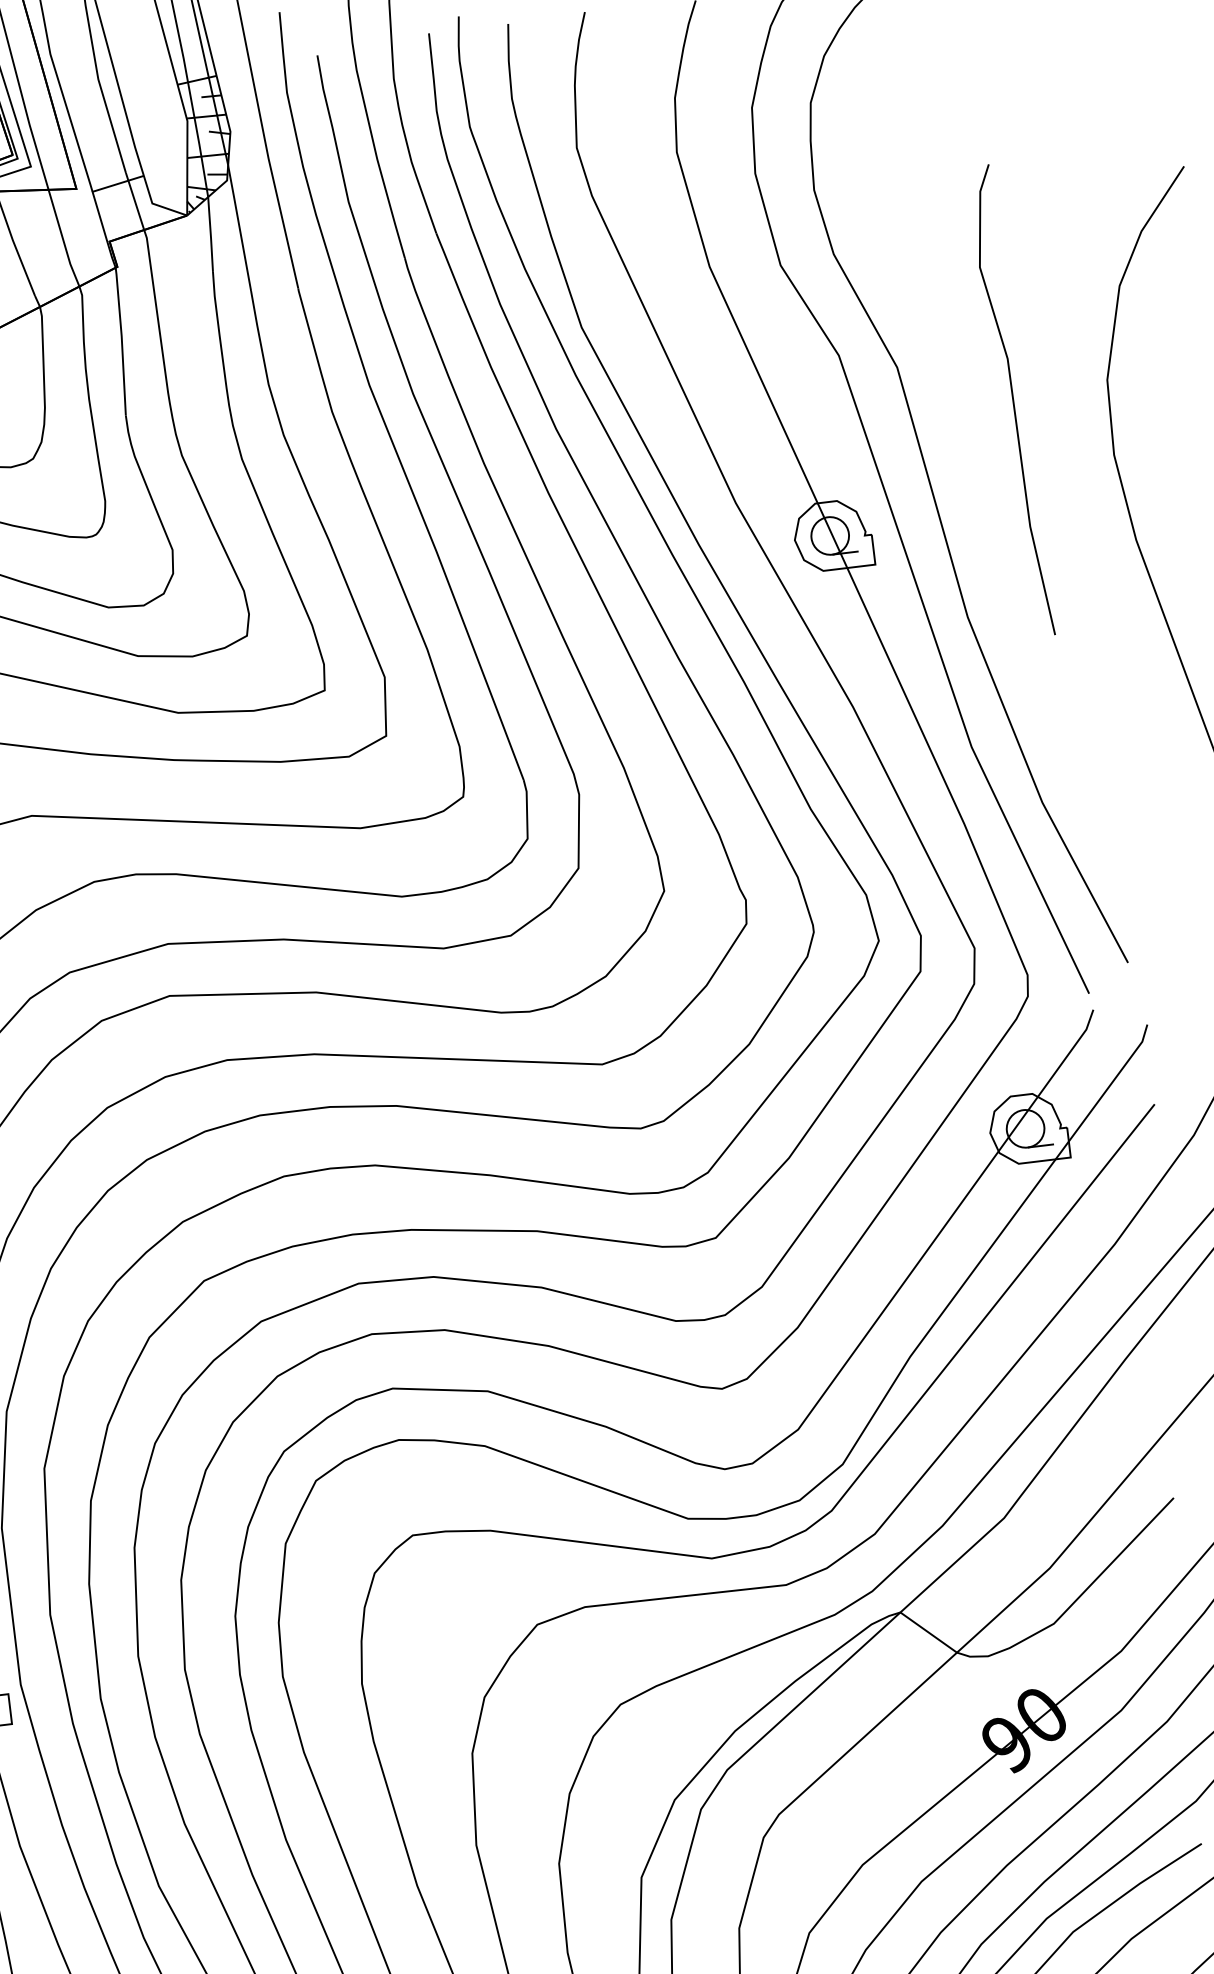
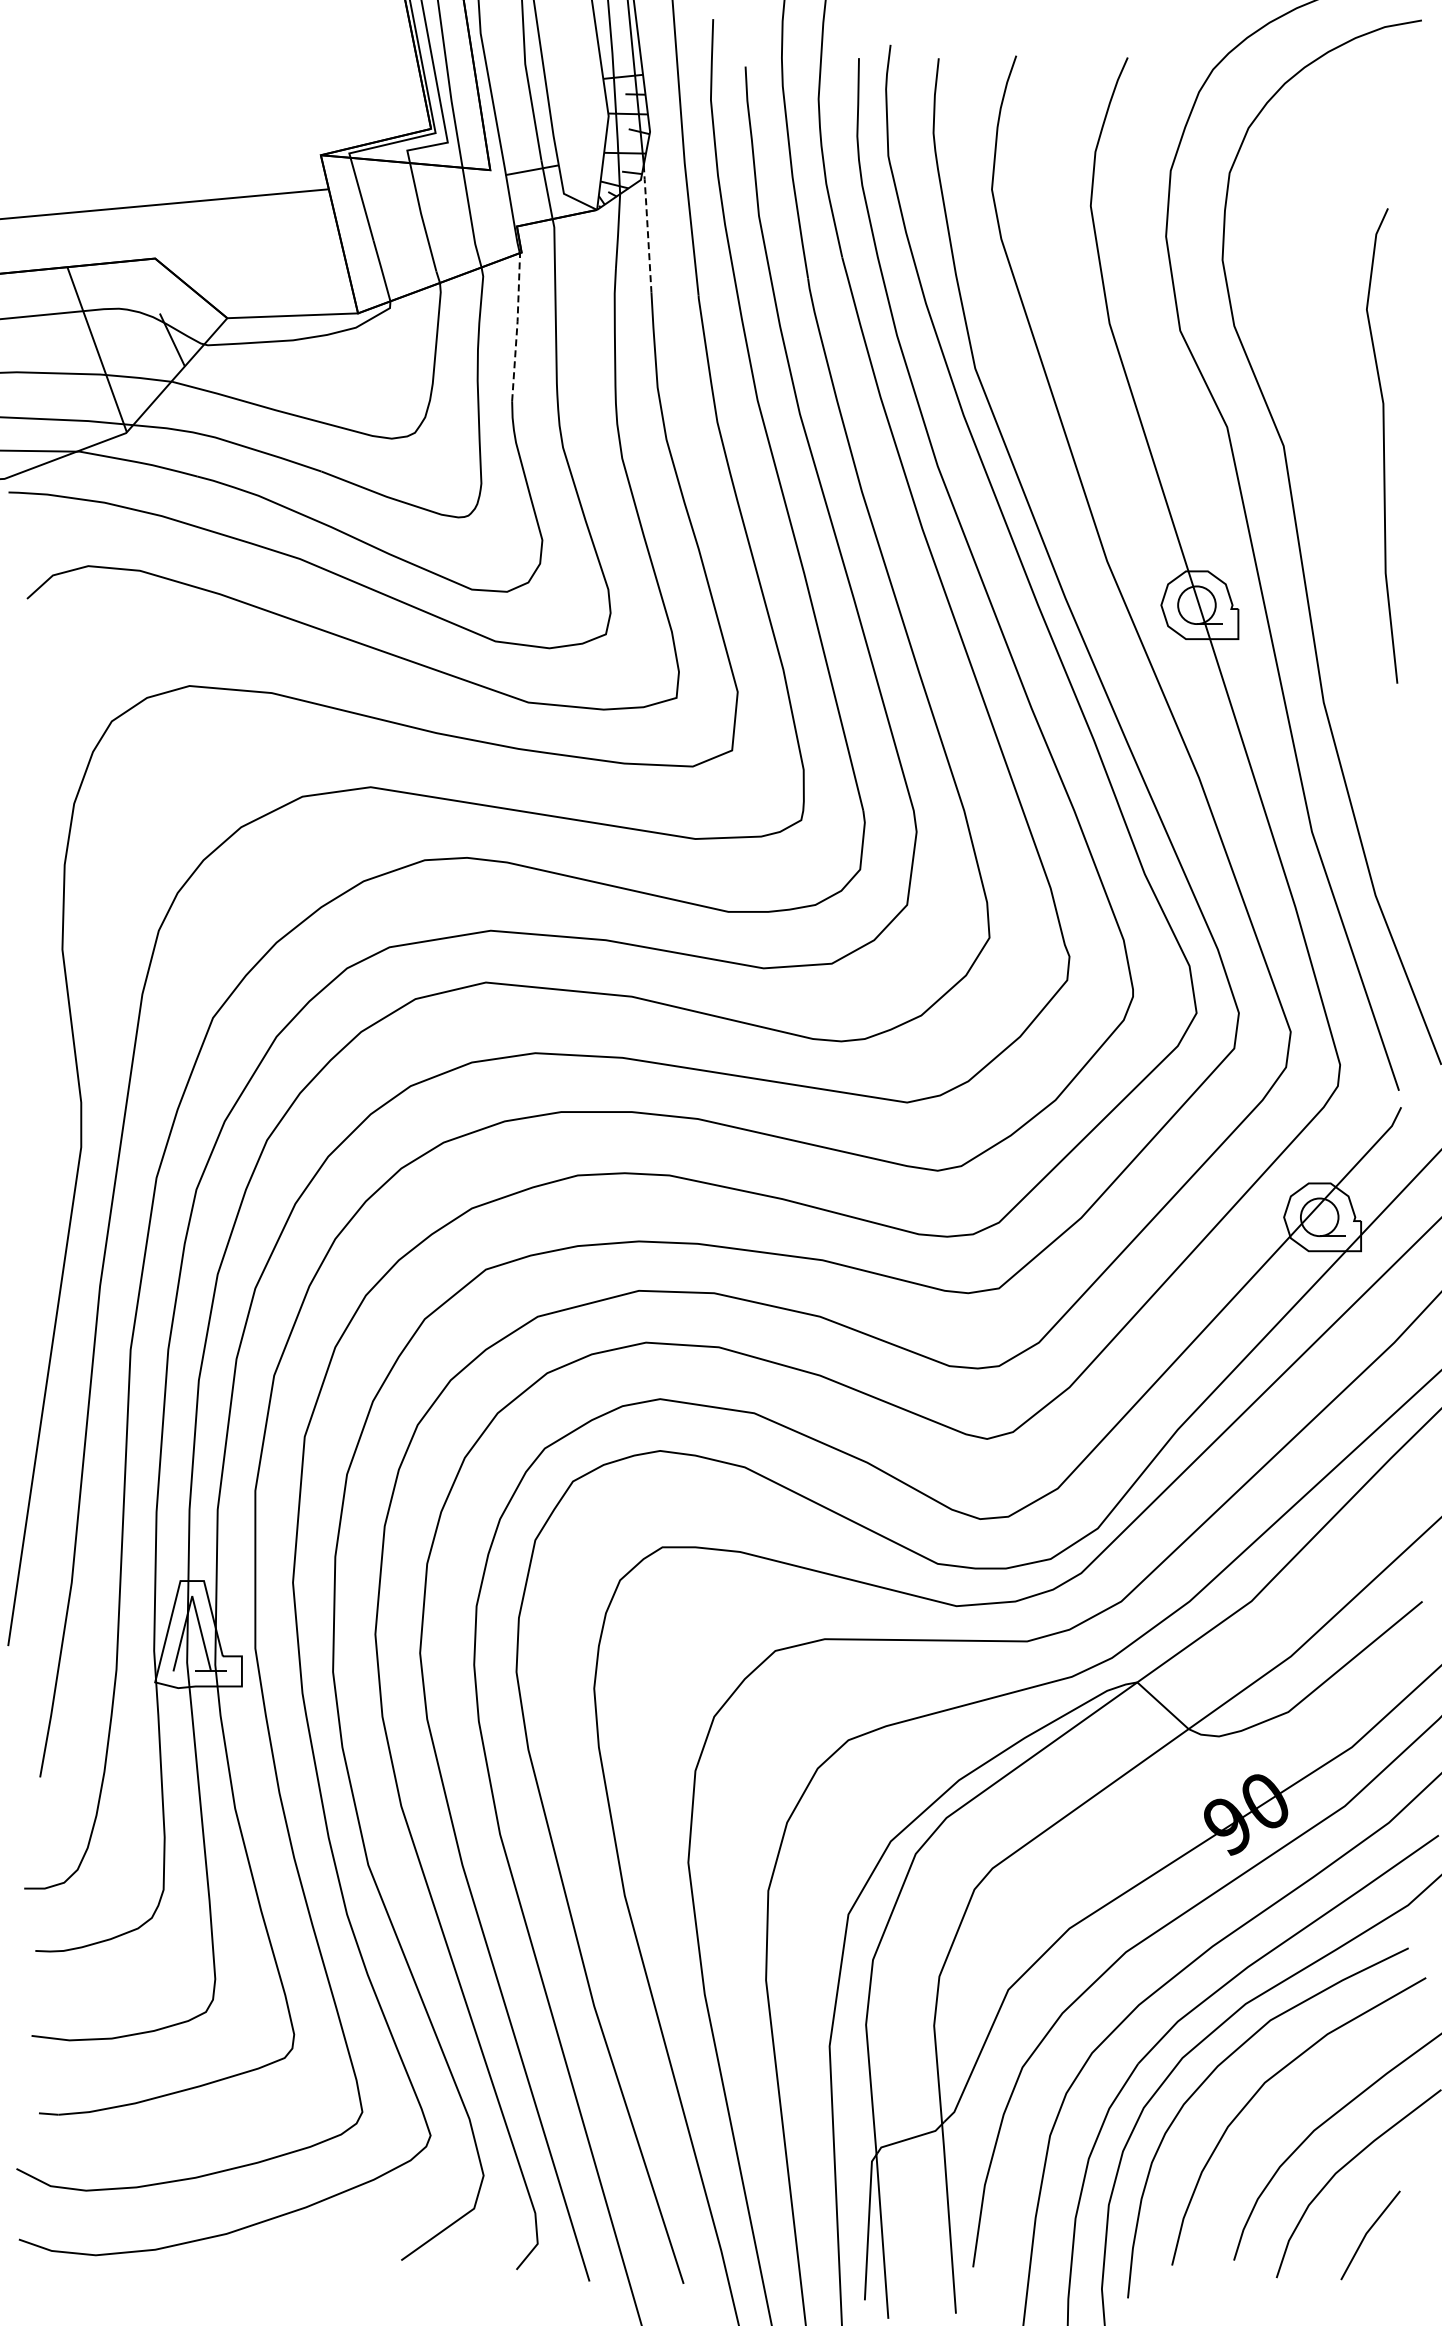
line: (239, 226) -> (647, 227), solid -> dashed
line: (122, 339) -> (517, 325), solid -> dashed
curve: (1012, 400) -> (1383, 445), moved

